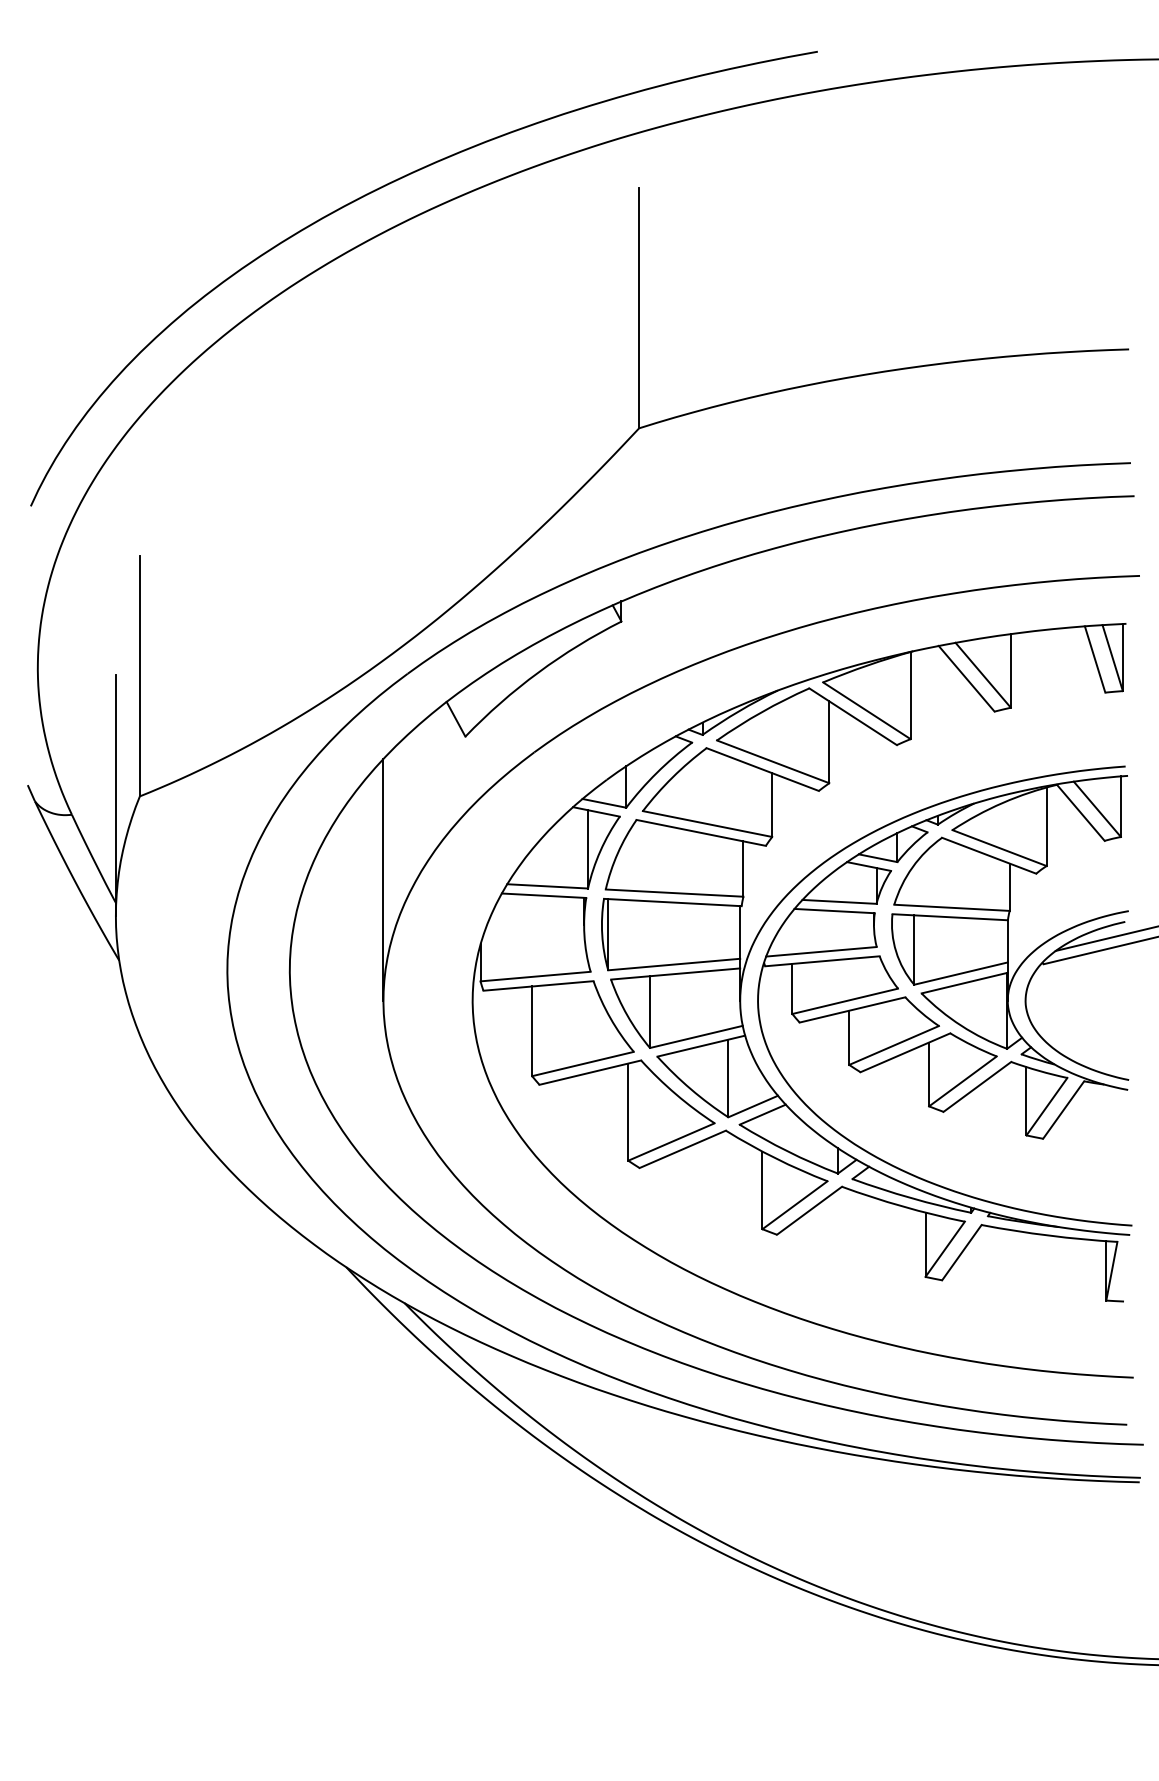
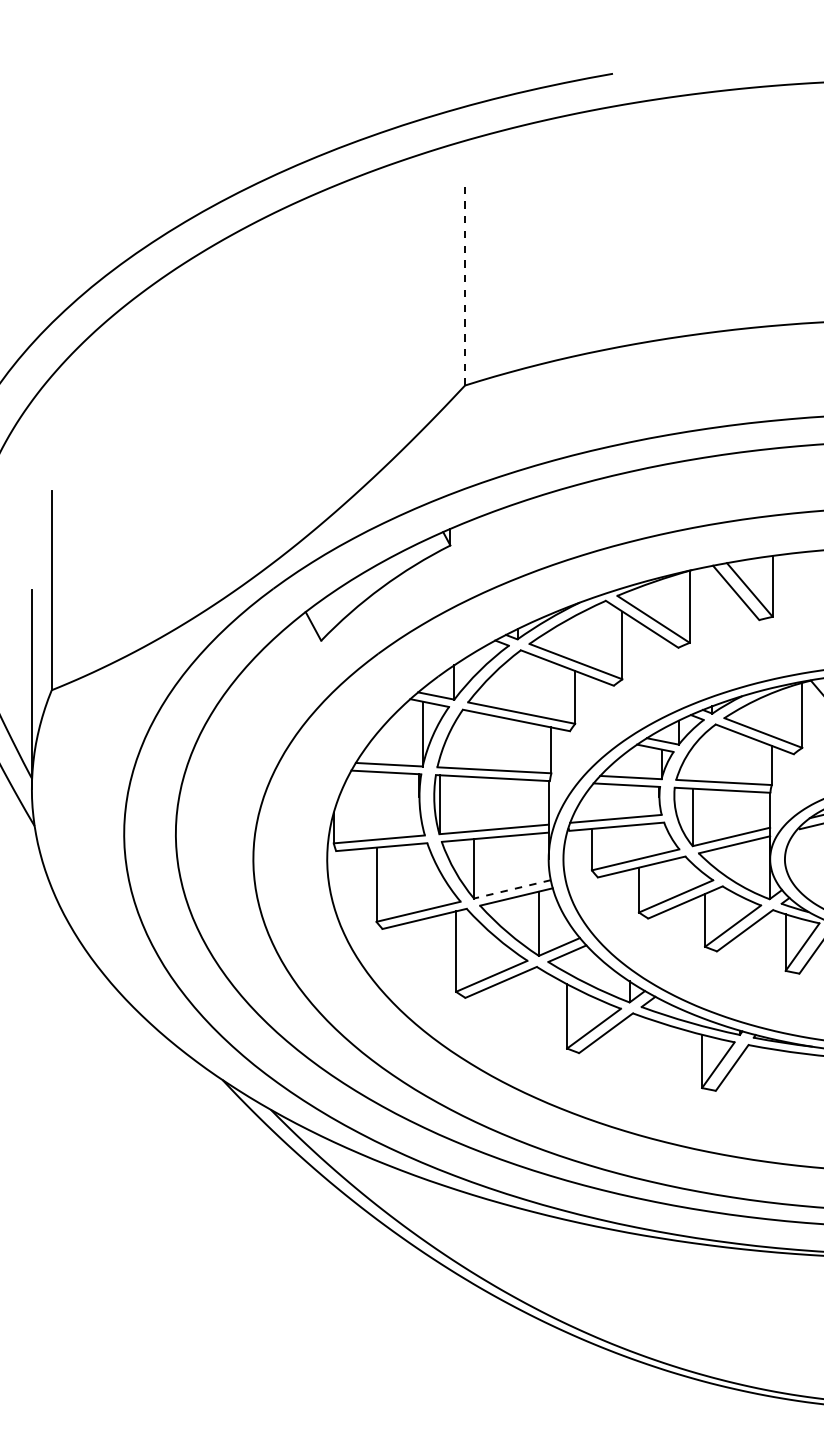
line: (639, 308) -> (465, 286), solid -> dashed
line: (383, 879) -> (253, 759), removed
line: (696, 1036) -> (512, 889), solid -> dashed

